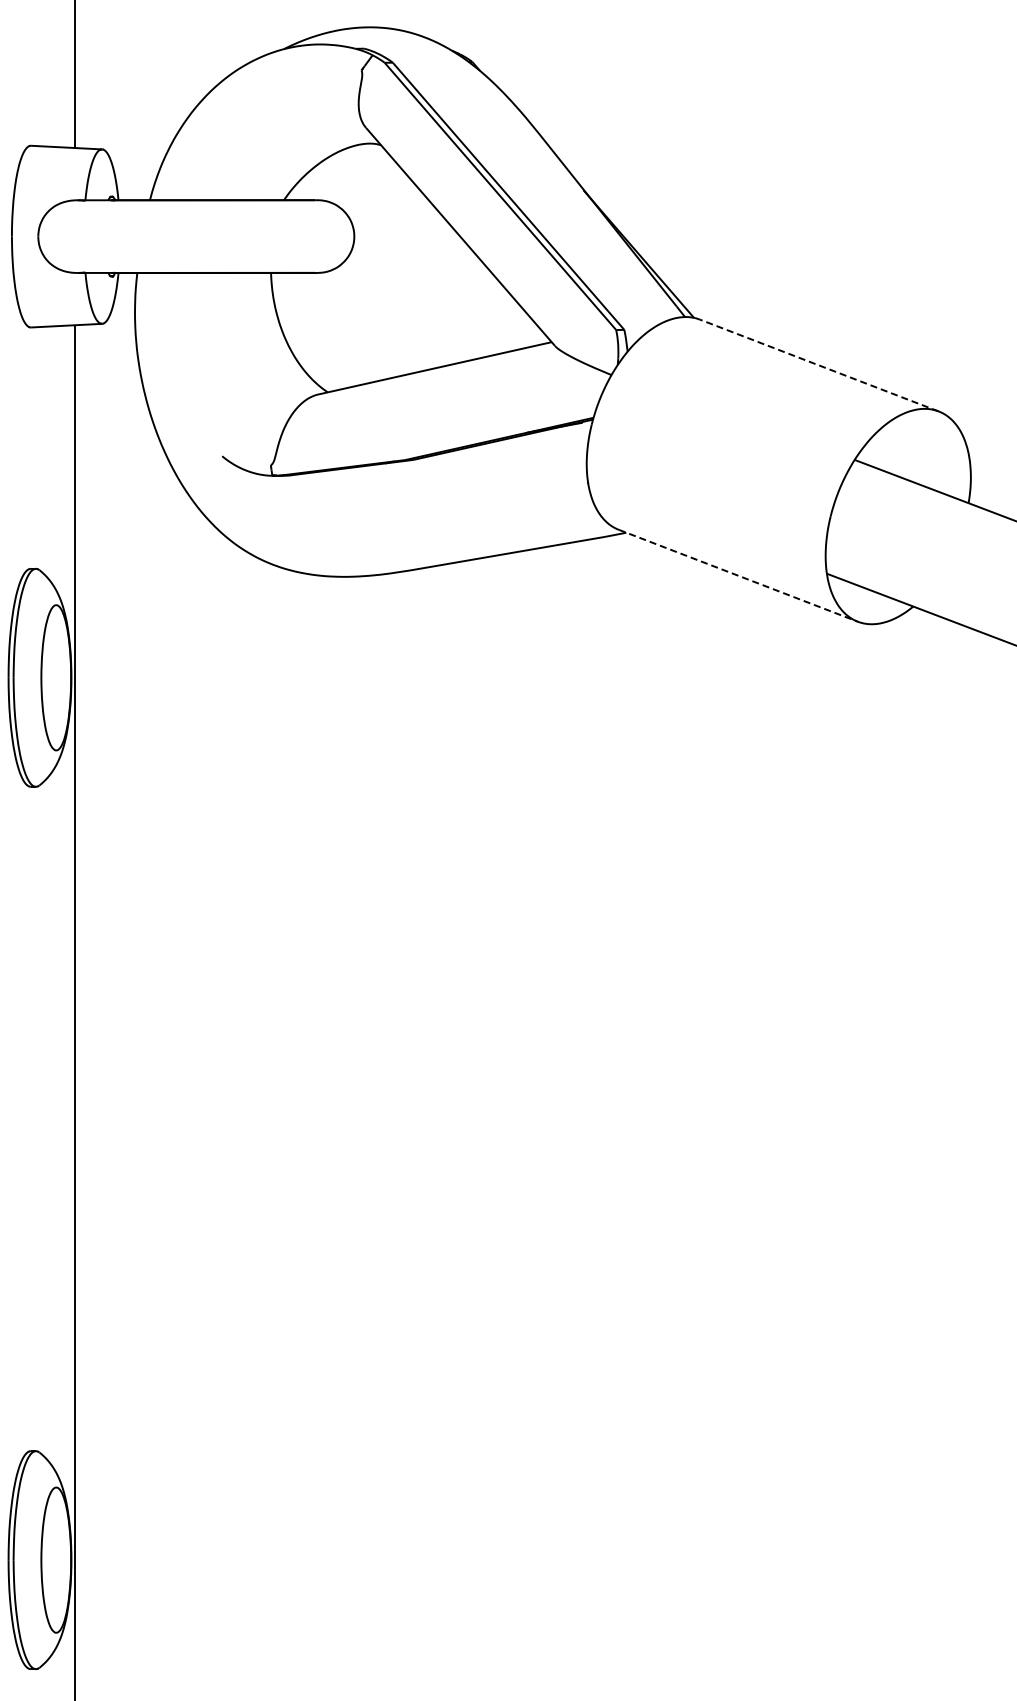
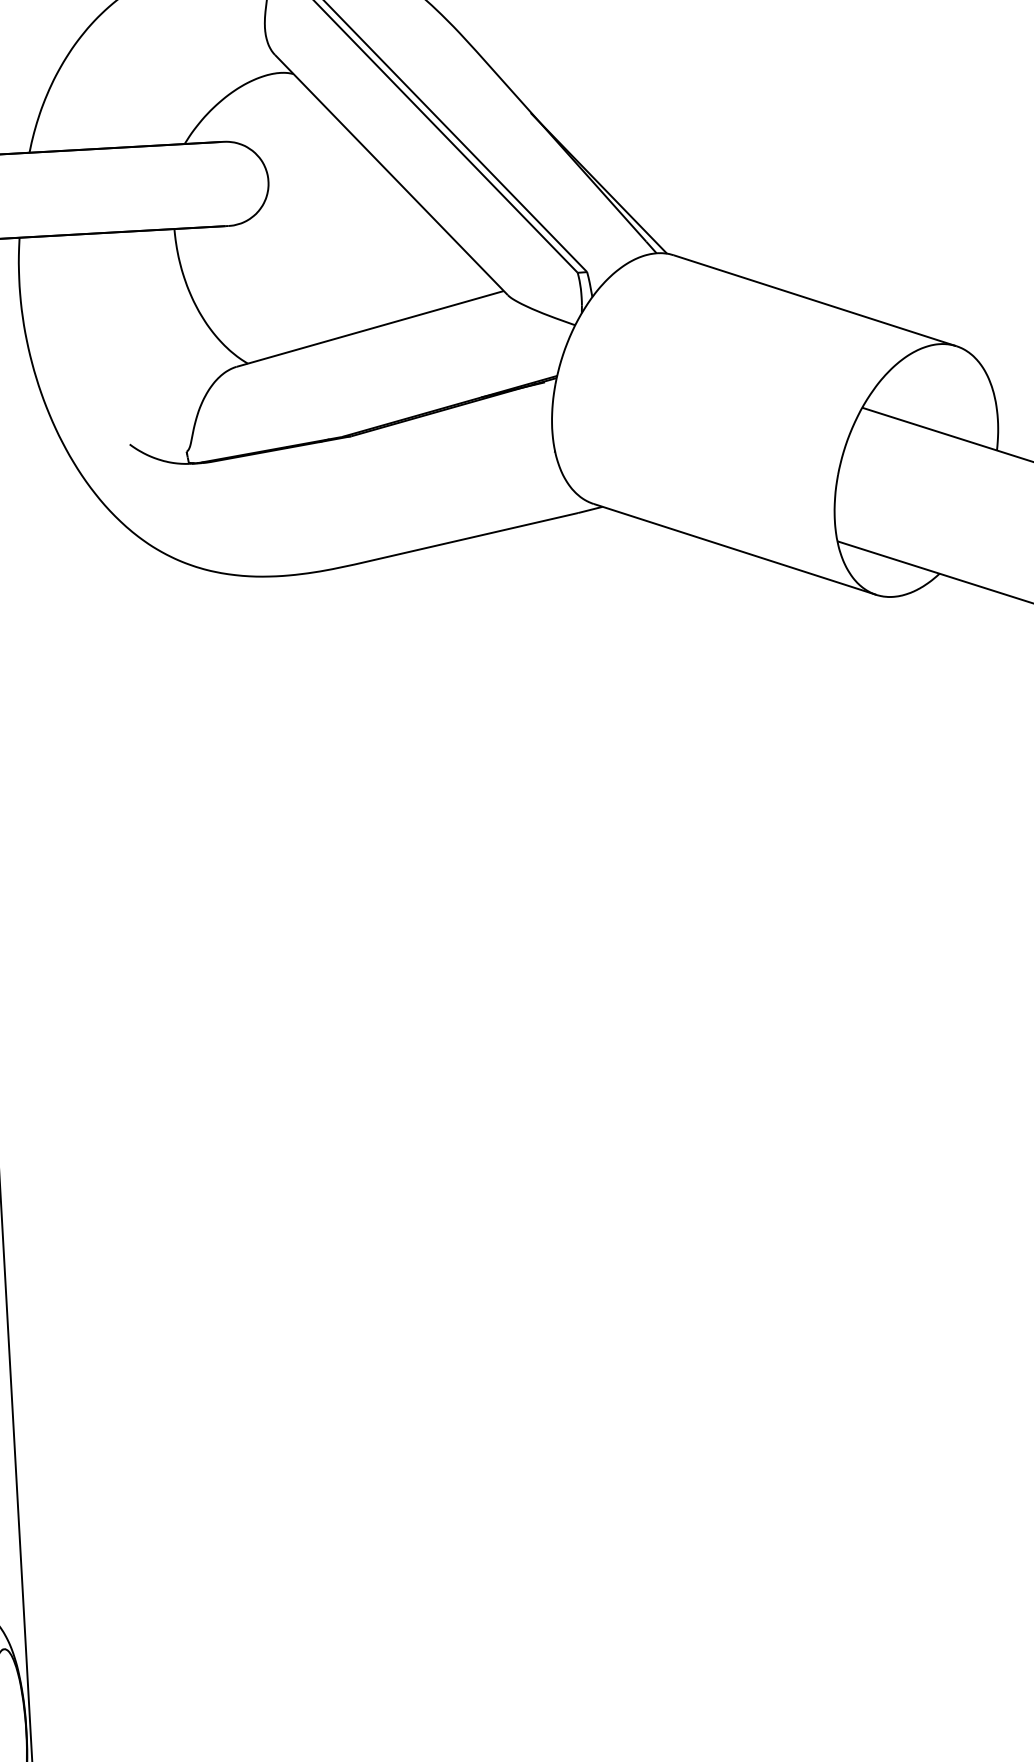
line: (819, 365) -> (815, 300), dashed -> solid
line: (738, 575) -> (735, 549), dashed -> solid

